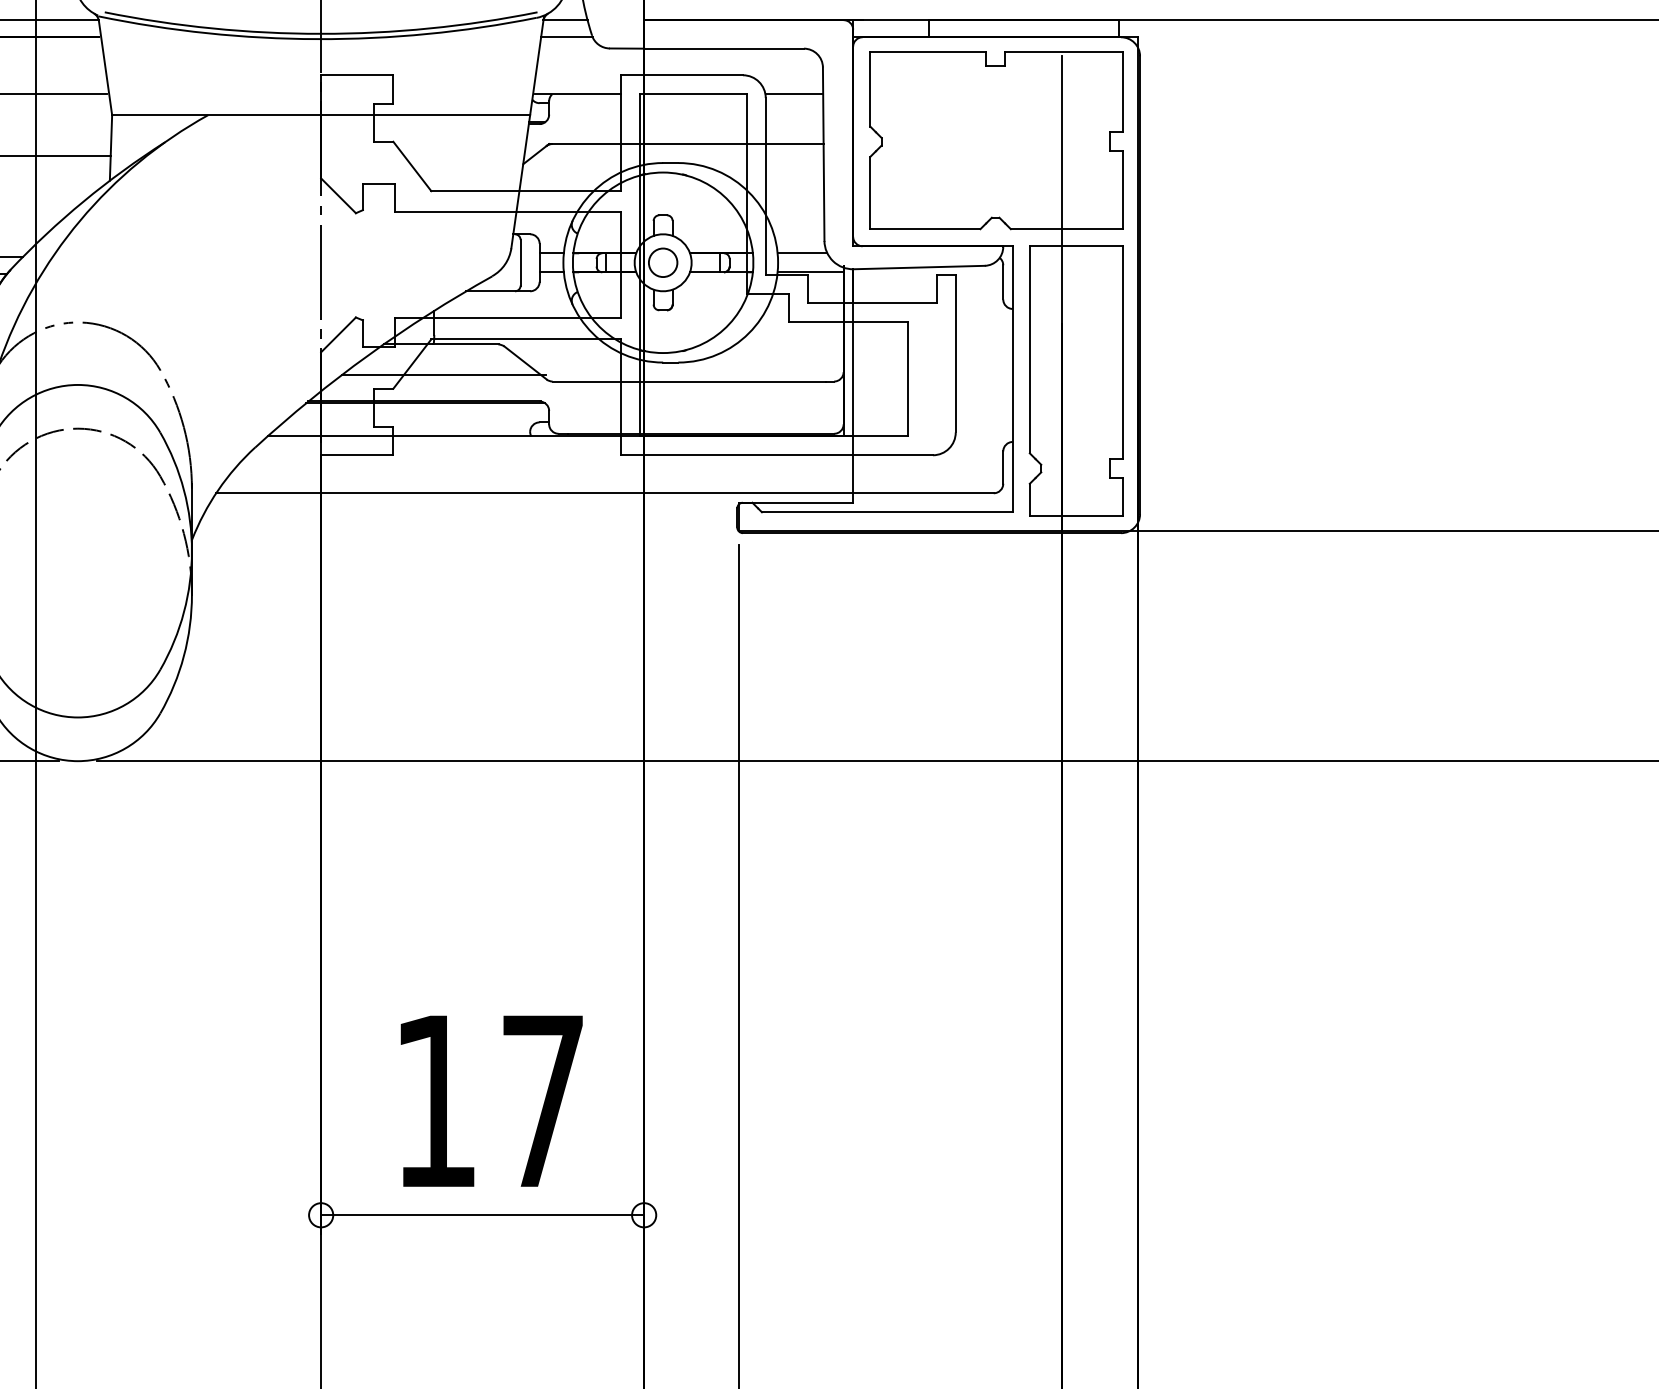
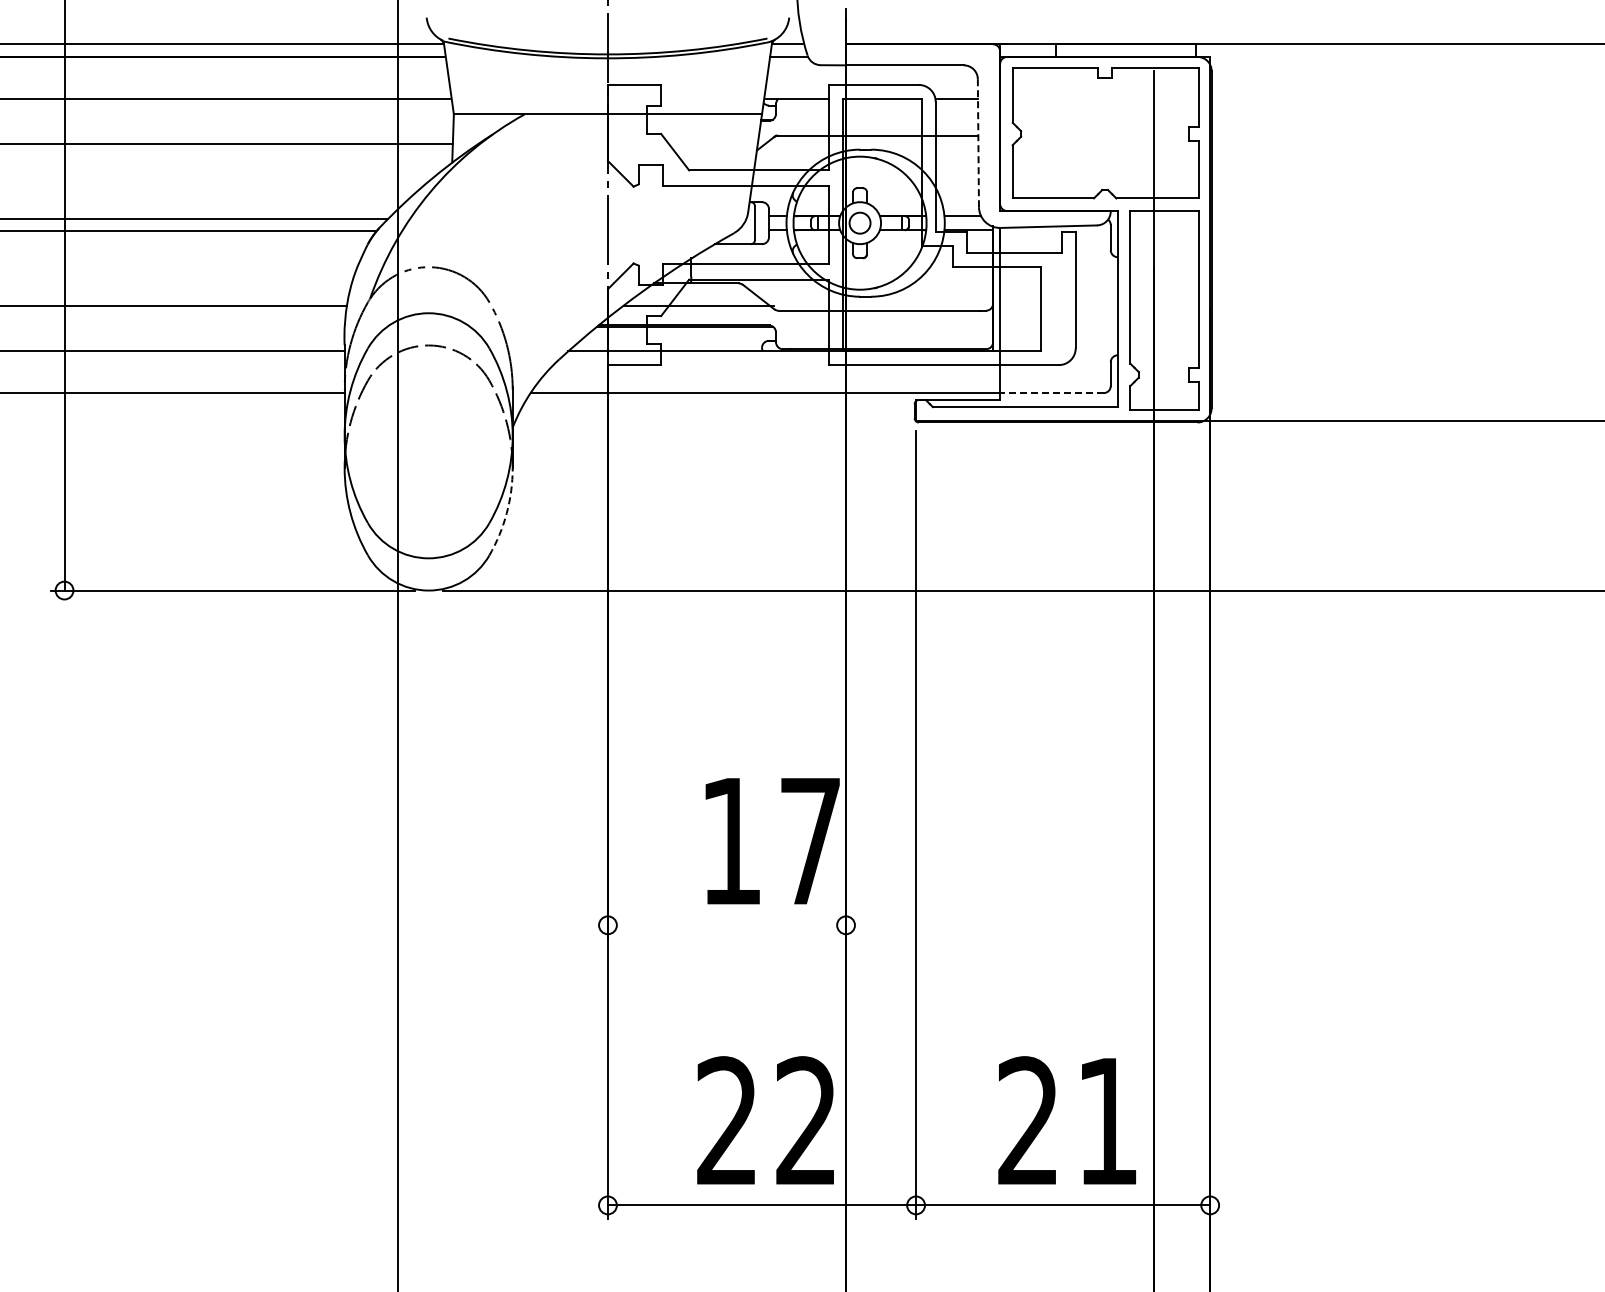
line: (823, 154) -> (978, 143), solid -> dashed
line: (922, 493) -> (1051, 393), solid -> dashed
arc: (183, 656) -> (506, 513), solid -> dashed
text: (491, 1101) -> (772, 841), moved
line: (481, 1215) -> (726, 925), removed

